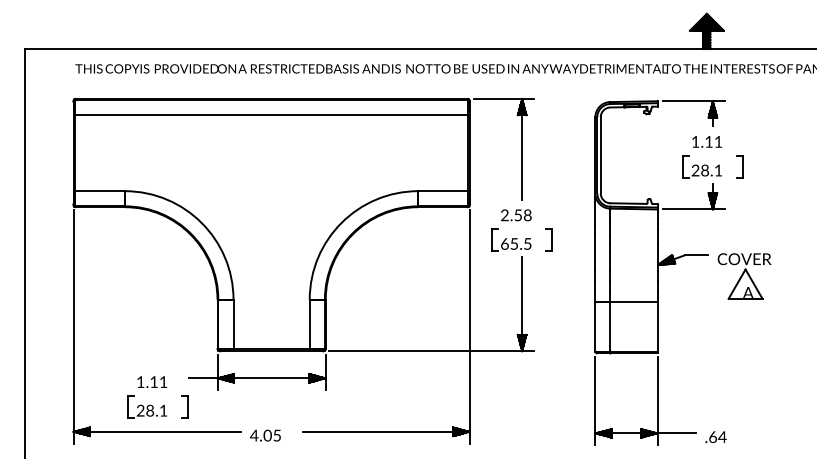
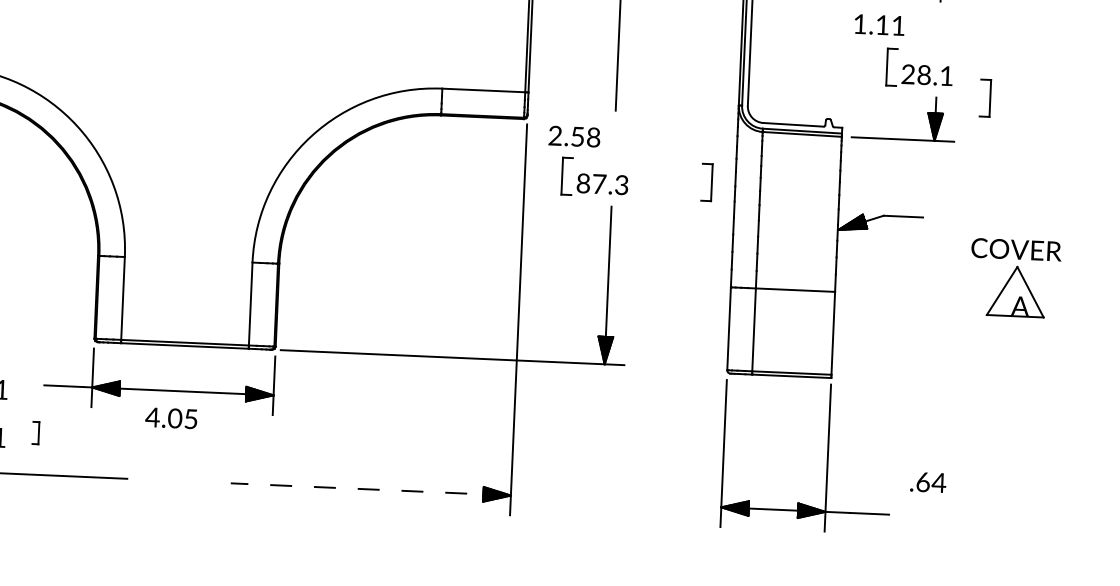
text: (706, 141) -> (878, 24), moved
part: (739, 166) -> (984, 97), moved
text: (516, 215) -> (574, 136), moved
part: (548, 239) -> (705, 181), moved
text: (516, 243) -> (603, 183), 65.5 -> 87.3
part: (744, 276) -> (1015, 278), moved
part: (184, 406) -> (34, 432), size x0.6
line: (386, 431) -> (371, 488), solid -> dashed
text: (264, 435) -> (169, 418), moved
text: (715, 437) -> (927, 482), moved

